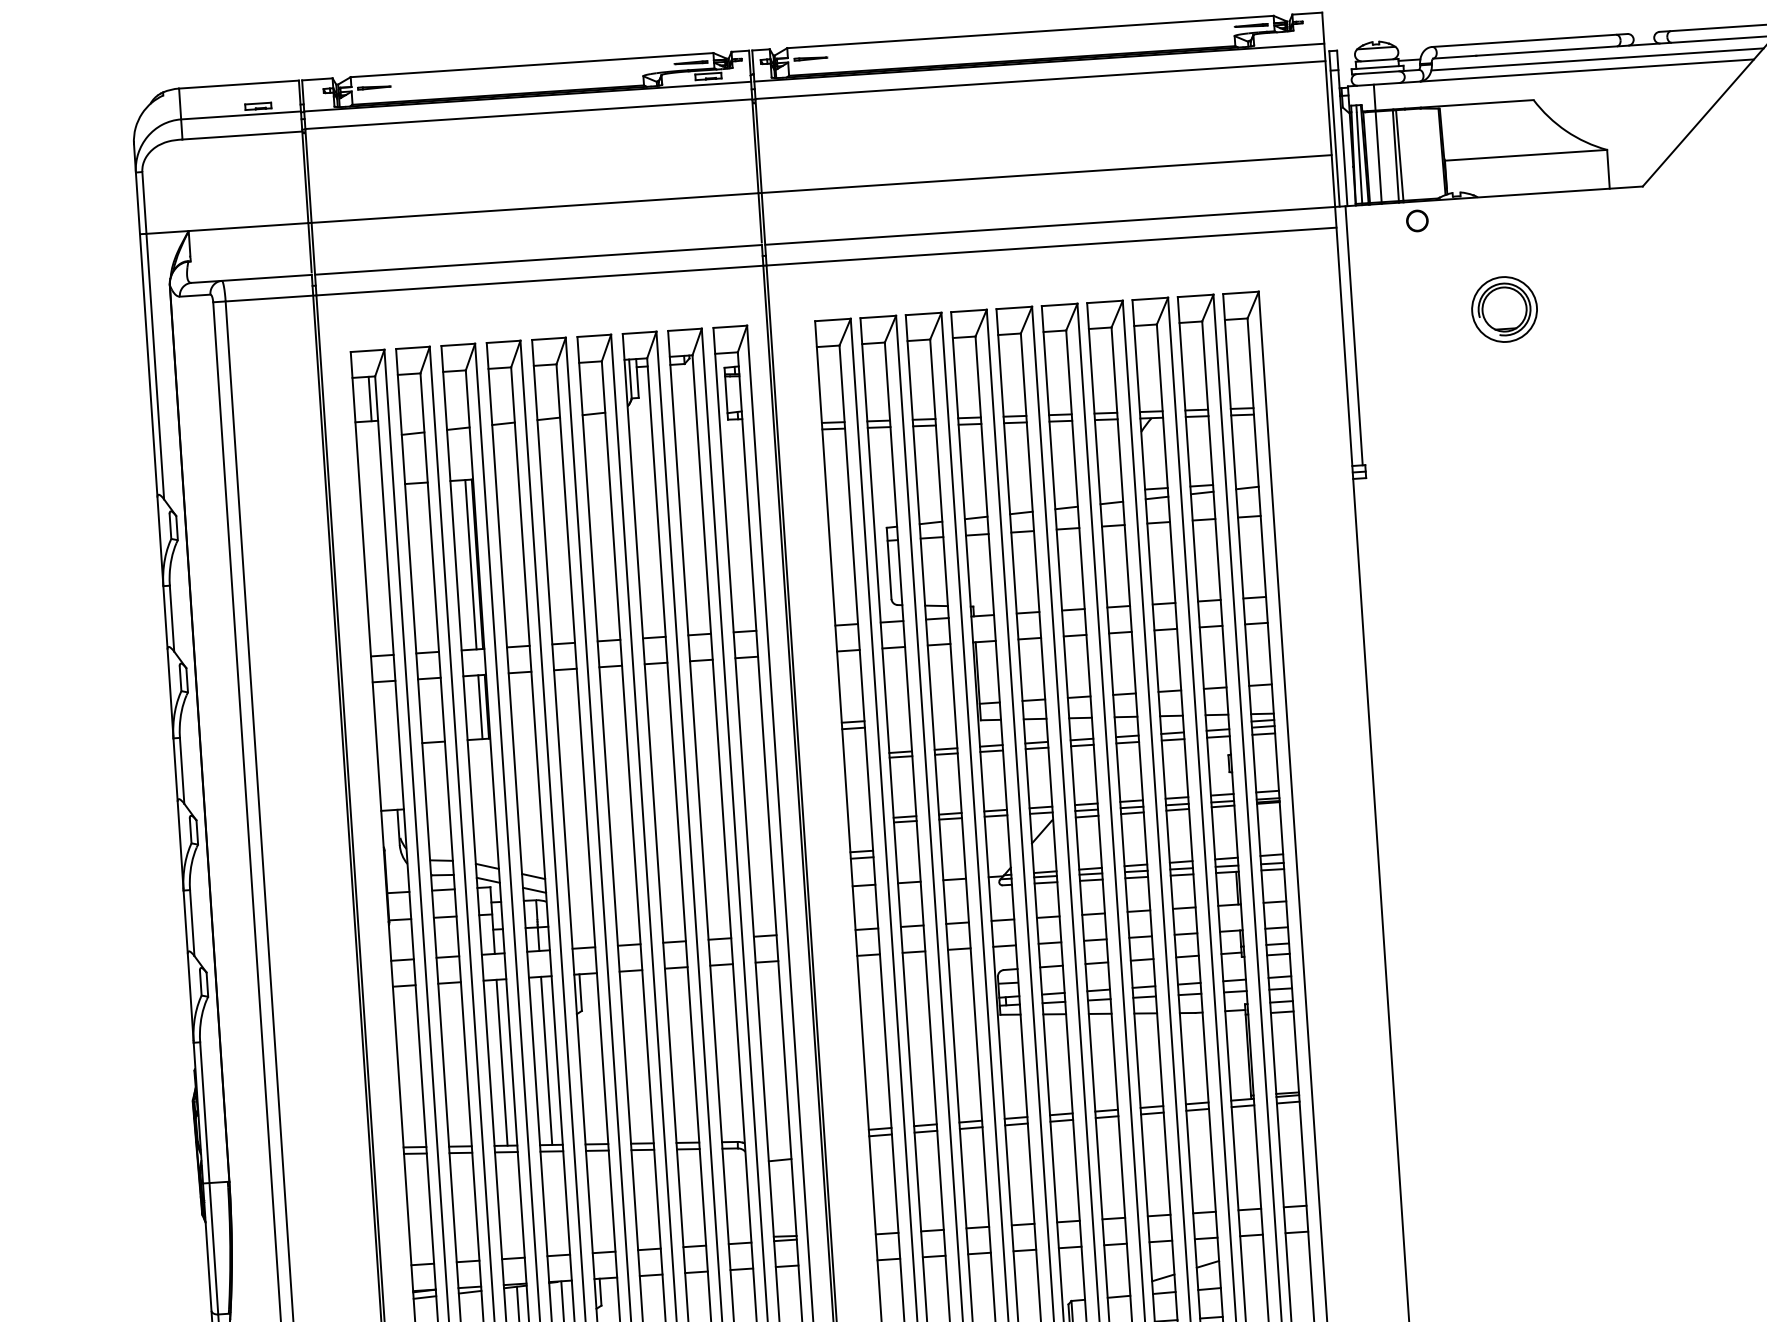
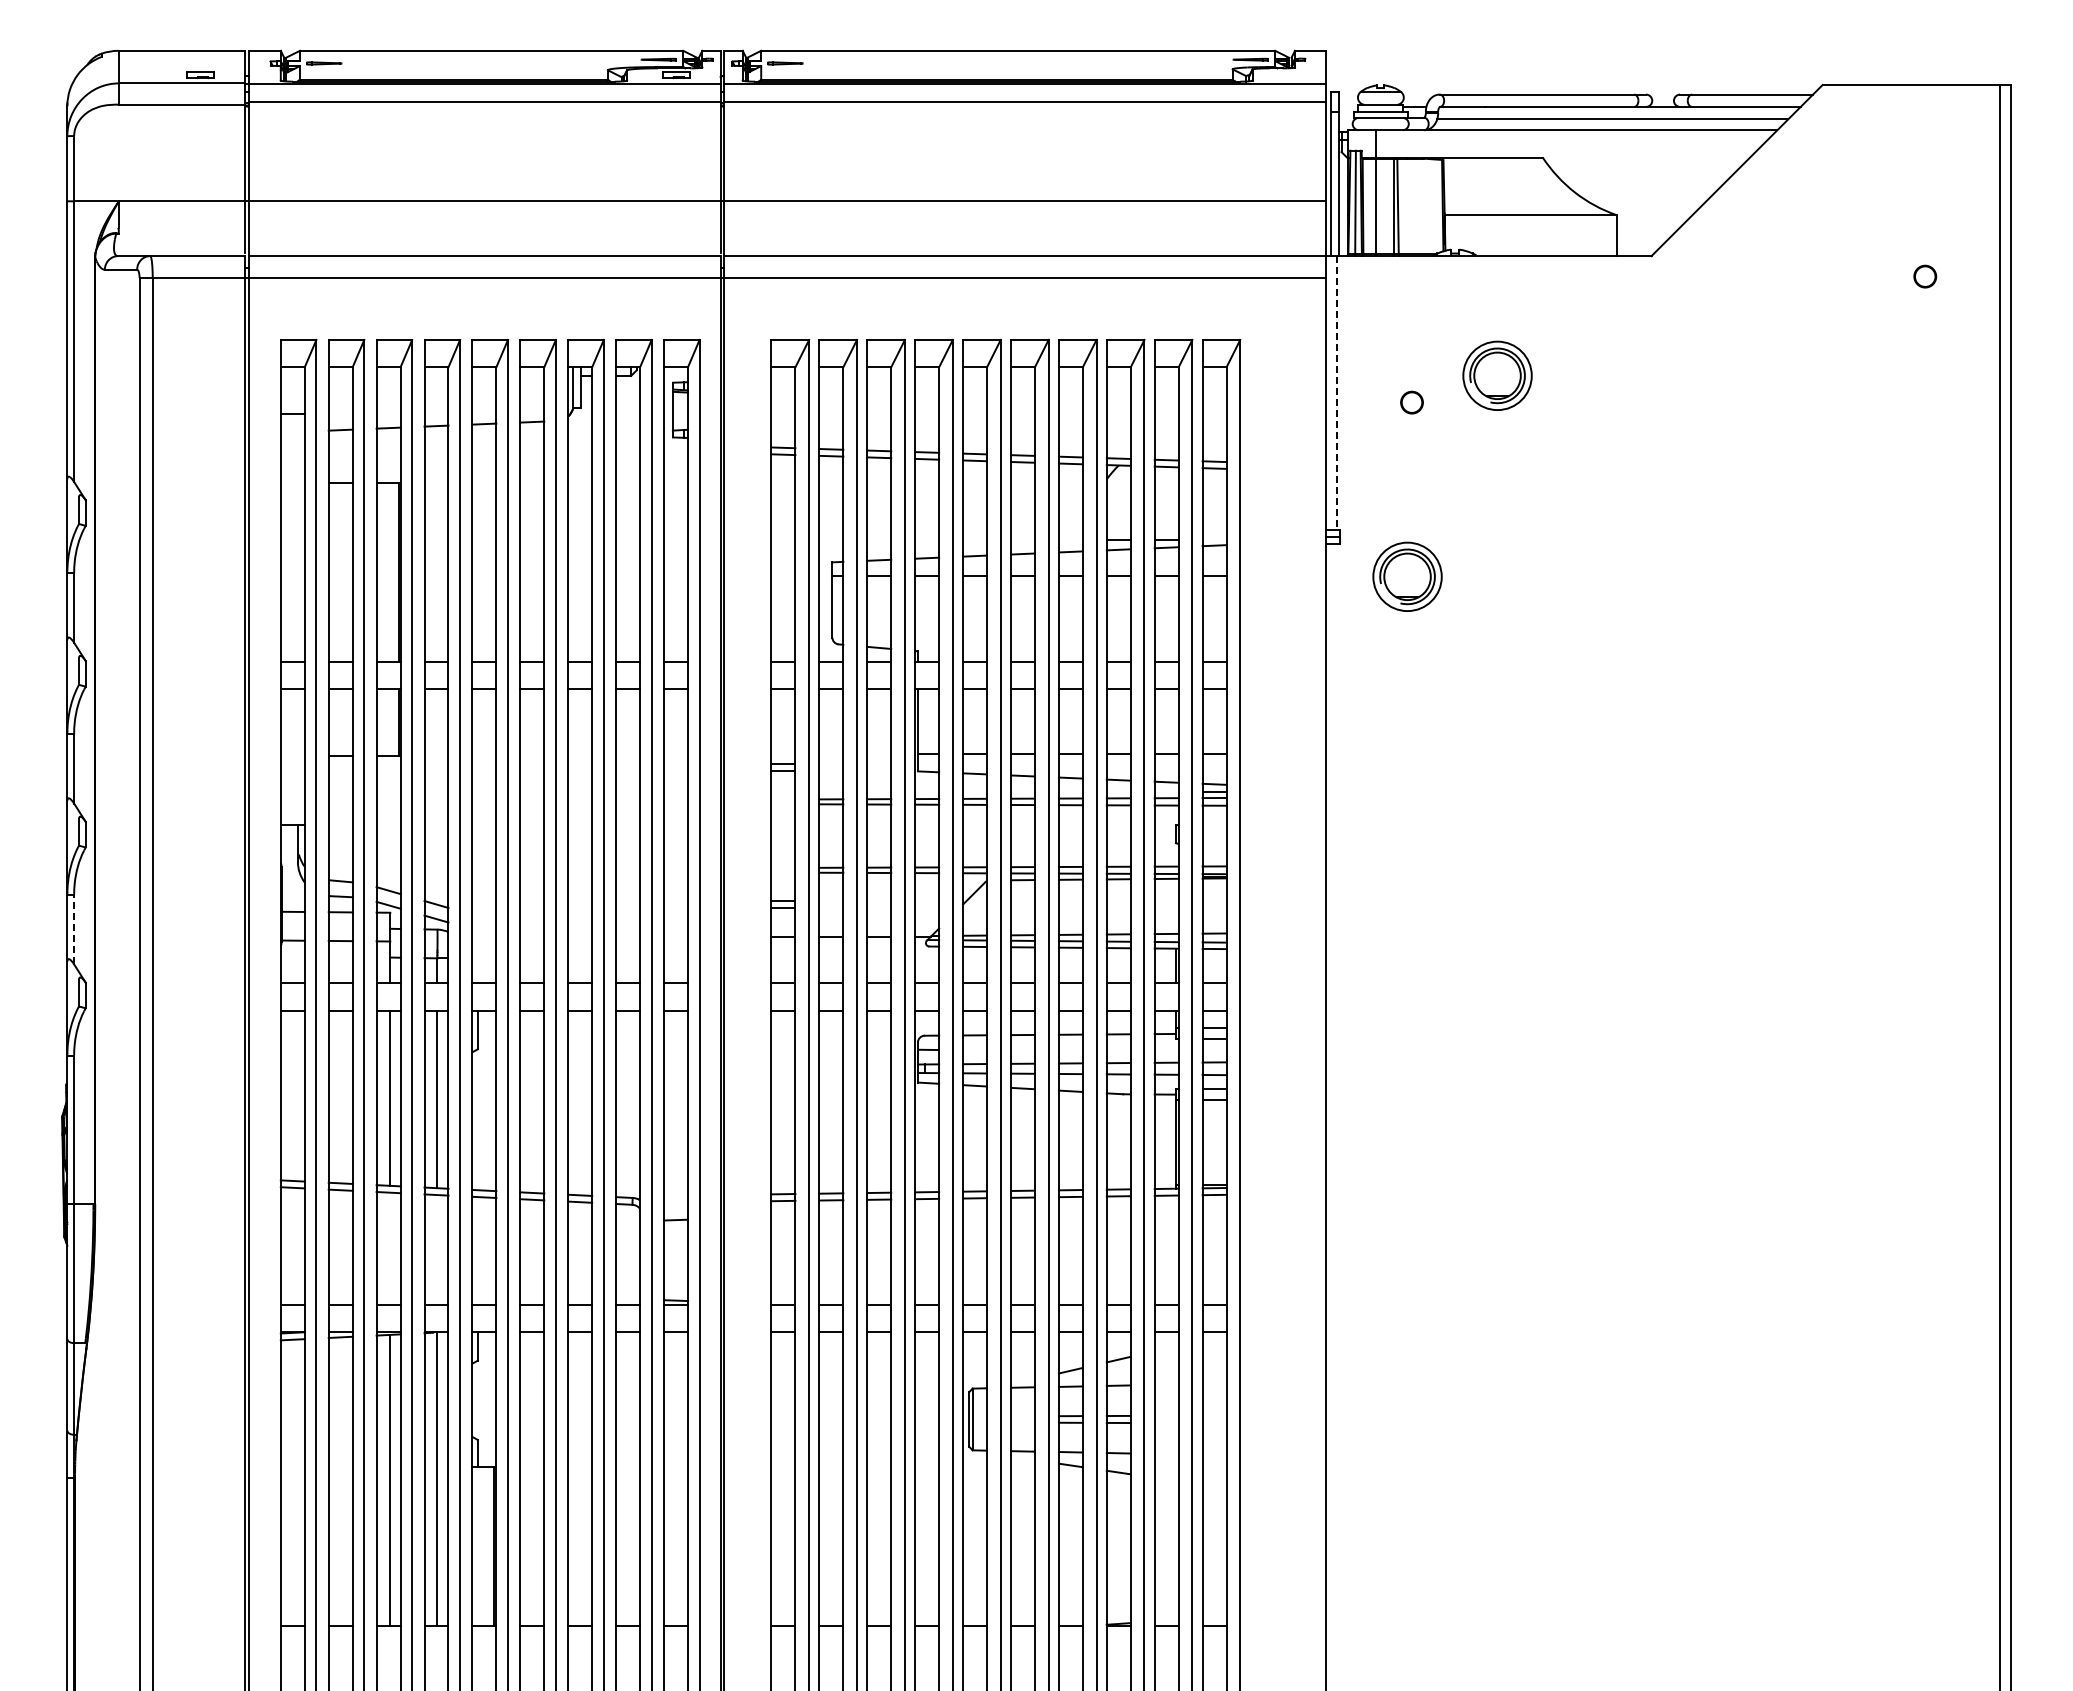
part: (1416, 220) -> (1411, 402), moved
line: (1354, 335) -> (1337, 392), solid -> dashed
line: (369, 398) -> (297, 390), removed
part: (1431, 505) -> (1407, 576), added
line: (471, 564) -> (392, 571), removed
line: (480, 707) -> (392, 722), removed
line: (192, 922) -> (74, 929), solid -> dashed

